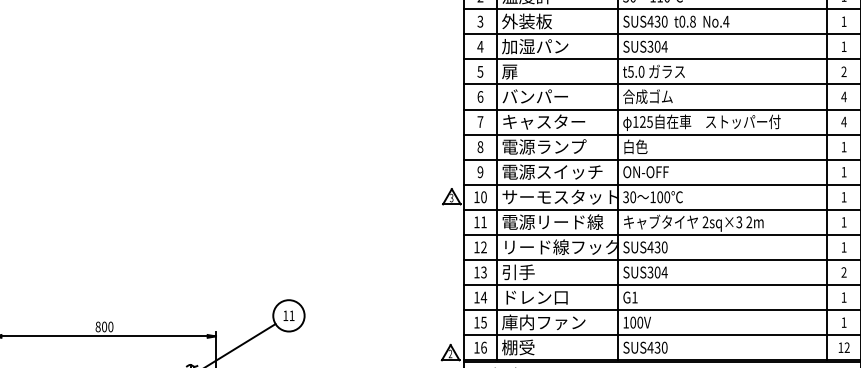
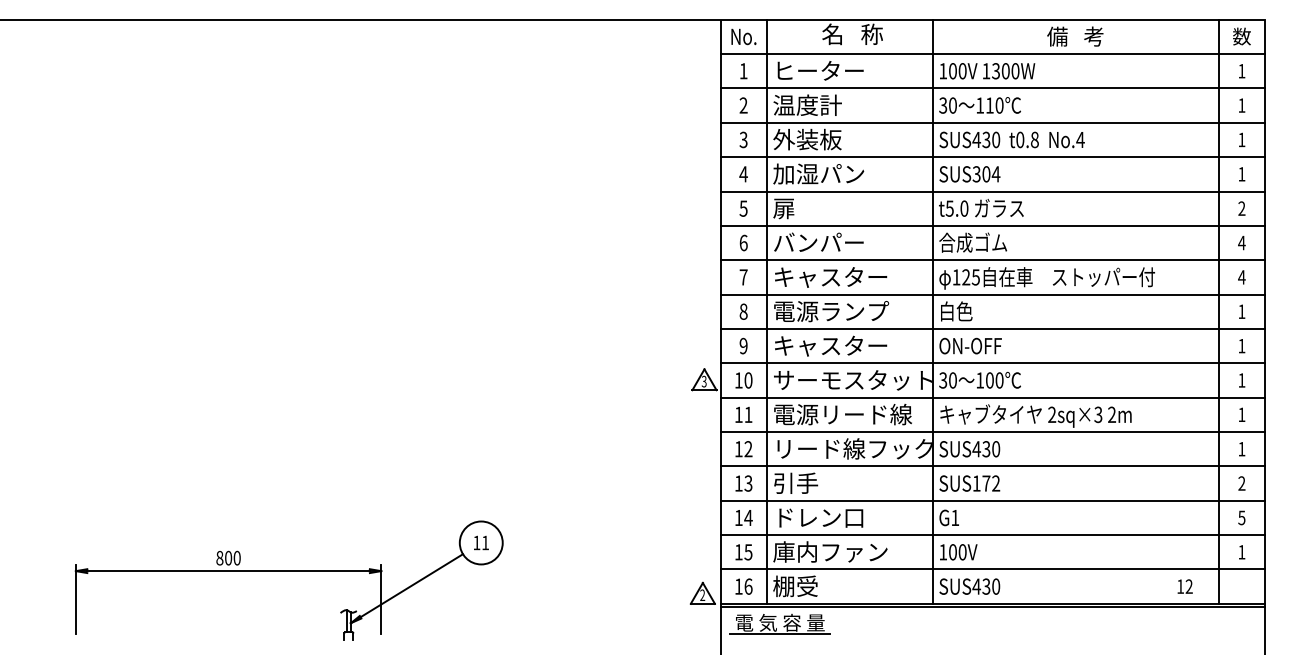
text: (552, 171) -> (842, 345), 電源スイッチ -> キャスター
text: (657, 272) -> (986, 483), SUS304 -> SUS172
text: (843, 297) -> (1241, 517), 1 -> 5
text: (843, 347) -> (1184, 586), moved

